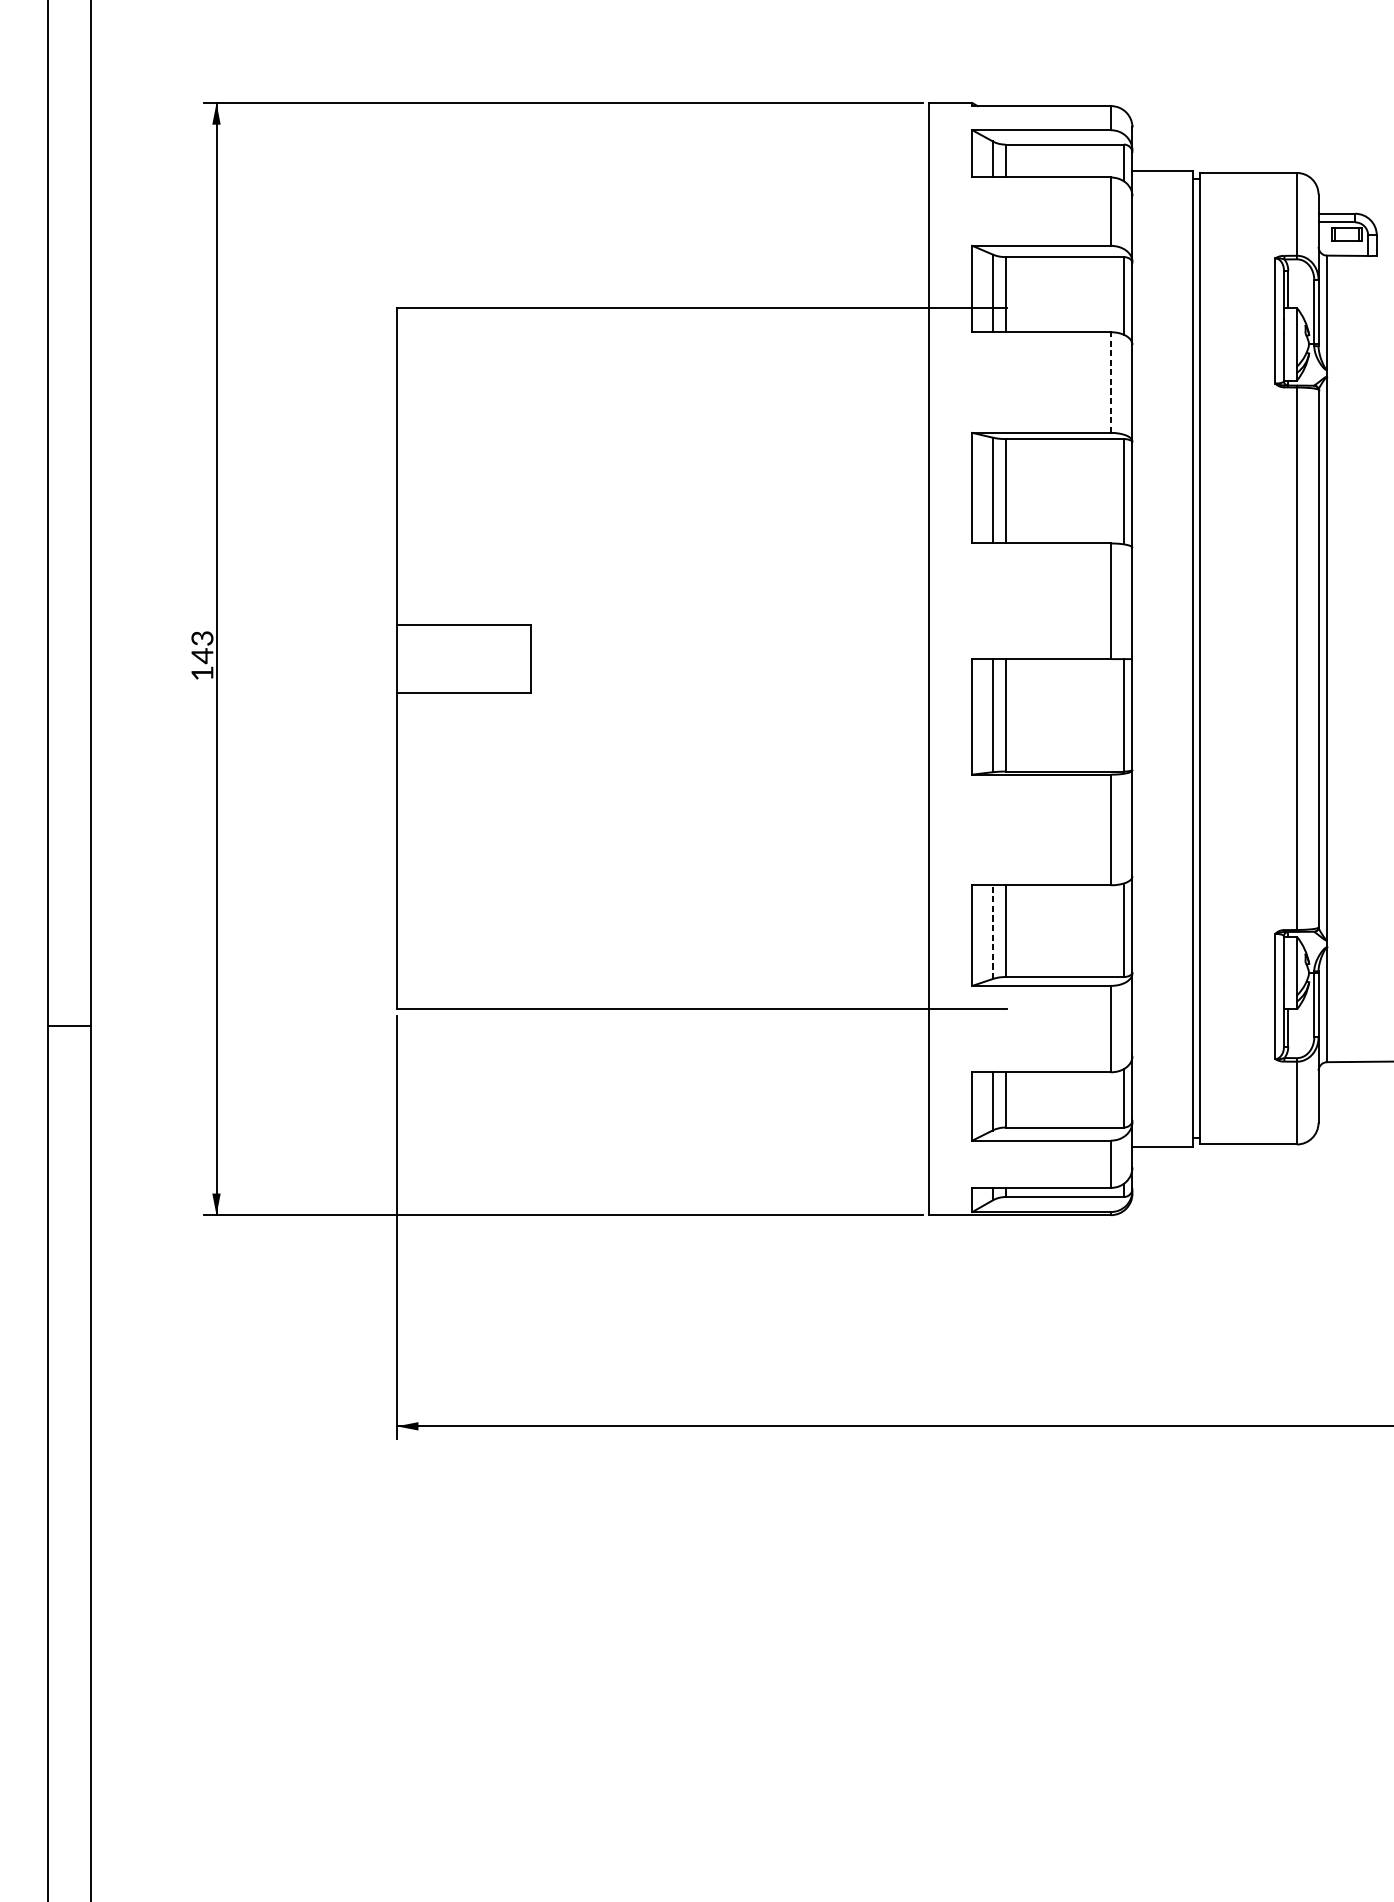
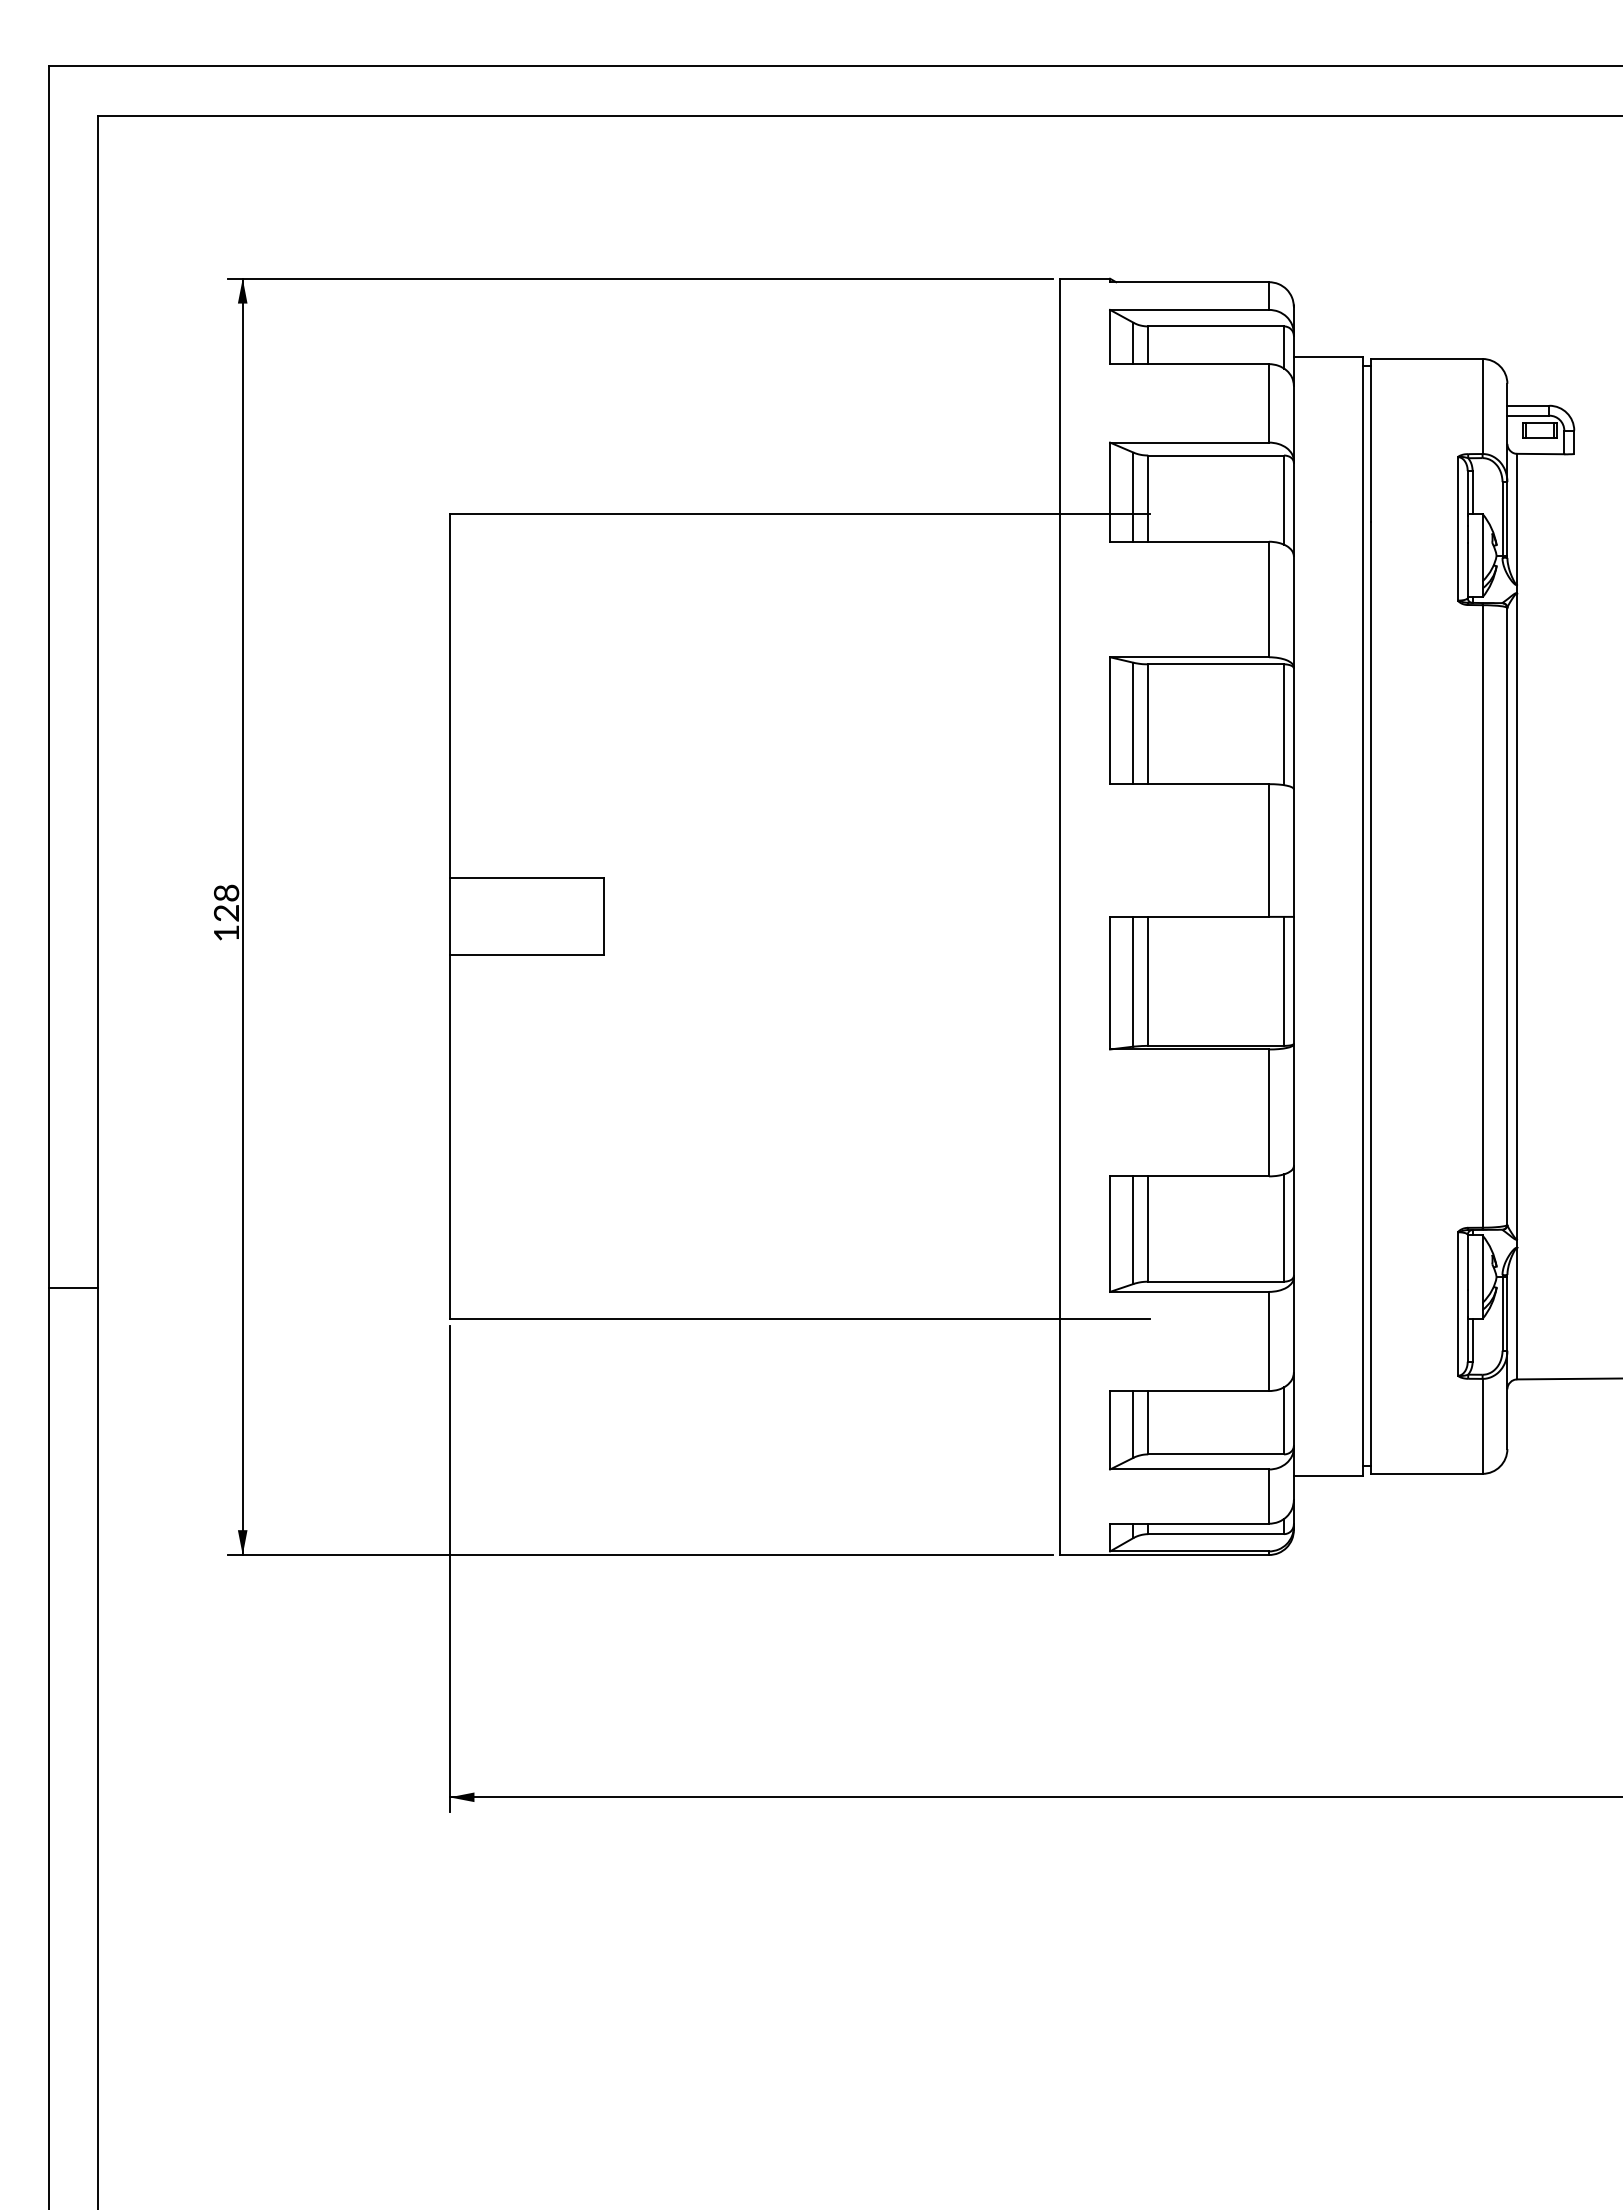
line: (1111, 382) -> (1269, 599), dashed -> solid
text: (202, 647) -> (226, 903), 143 -> 128
line: (992, 932) -> (1133, 1230), dashed -> solid
line: (69, 1025) -> (73, 1287), moved

